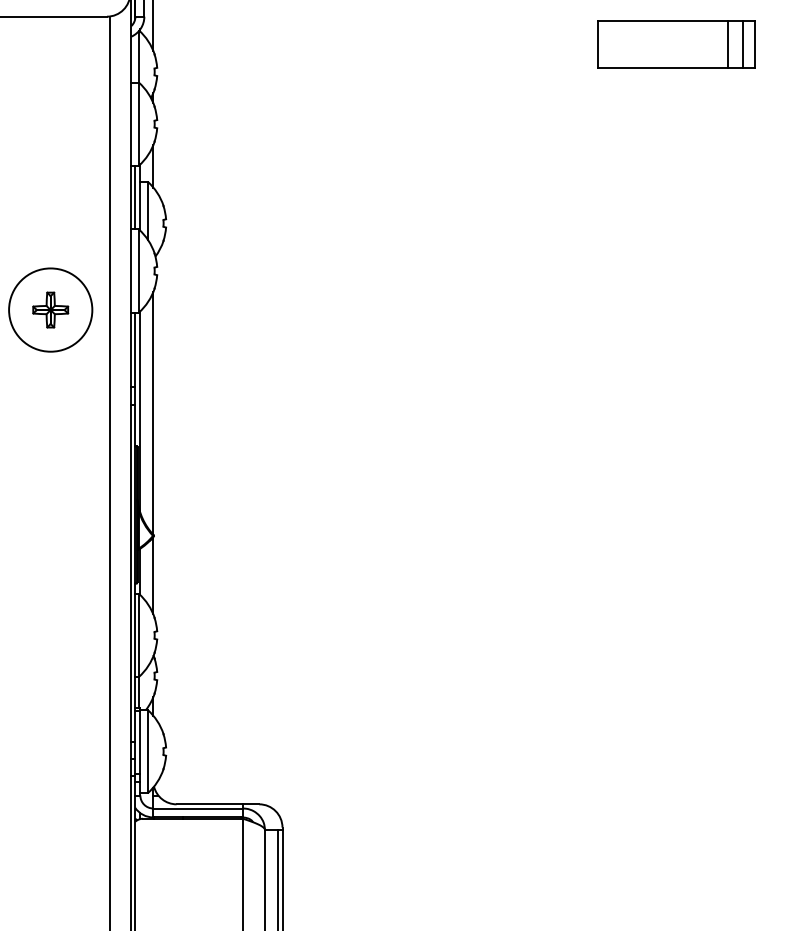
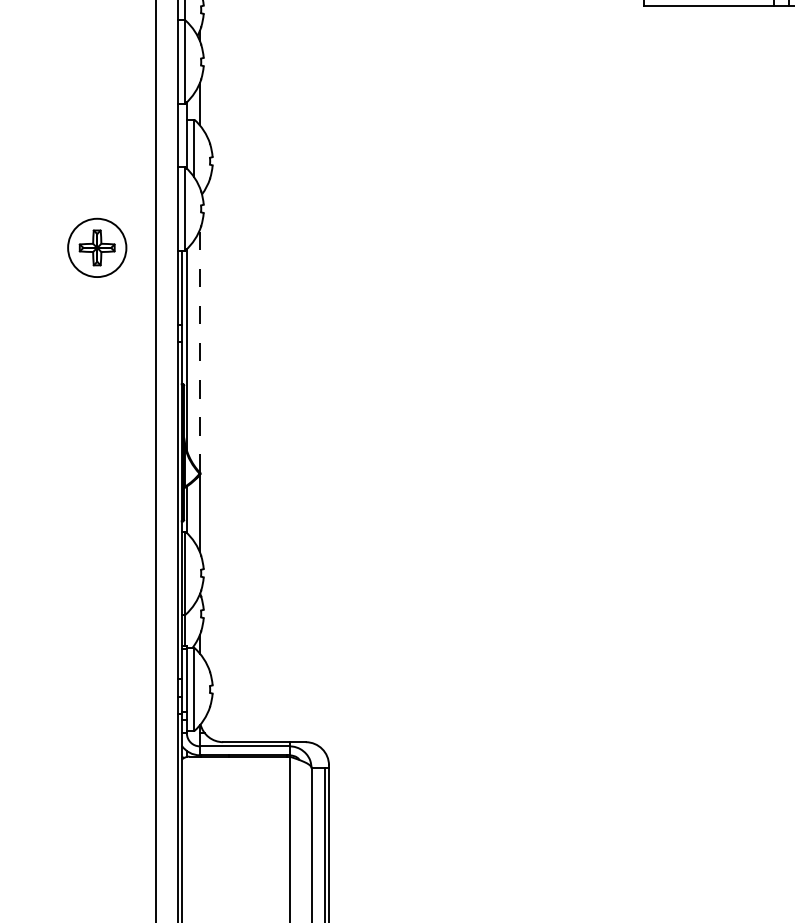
line: (135, 197) -> (182, 135), removed
circle: (50, 309) -> (97, 247), size x0.7
line: (153, 412) -> (200, 350), solid -> dashed

